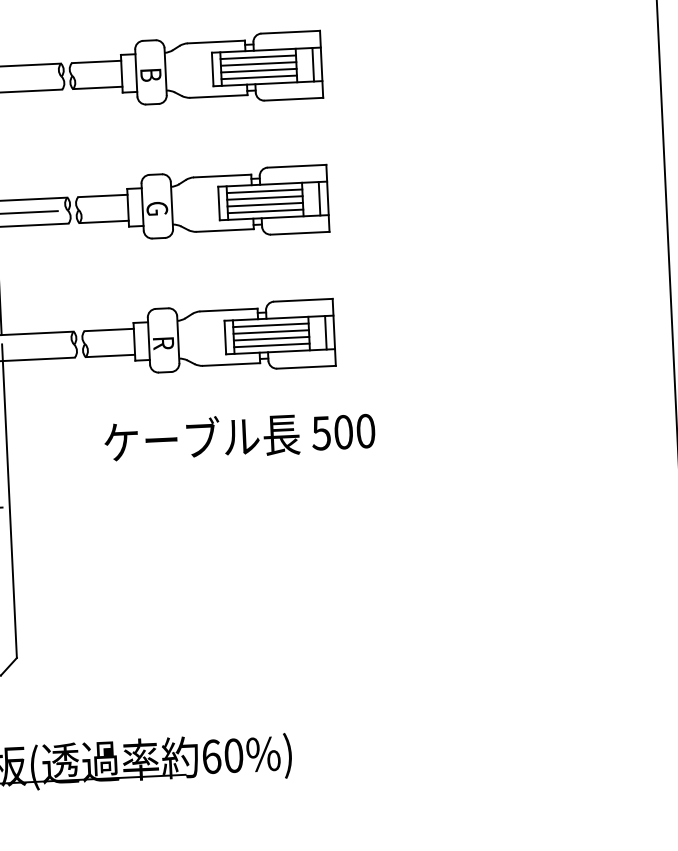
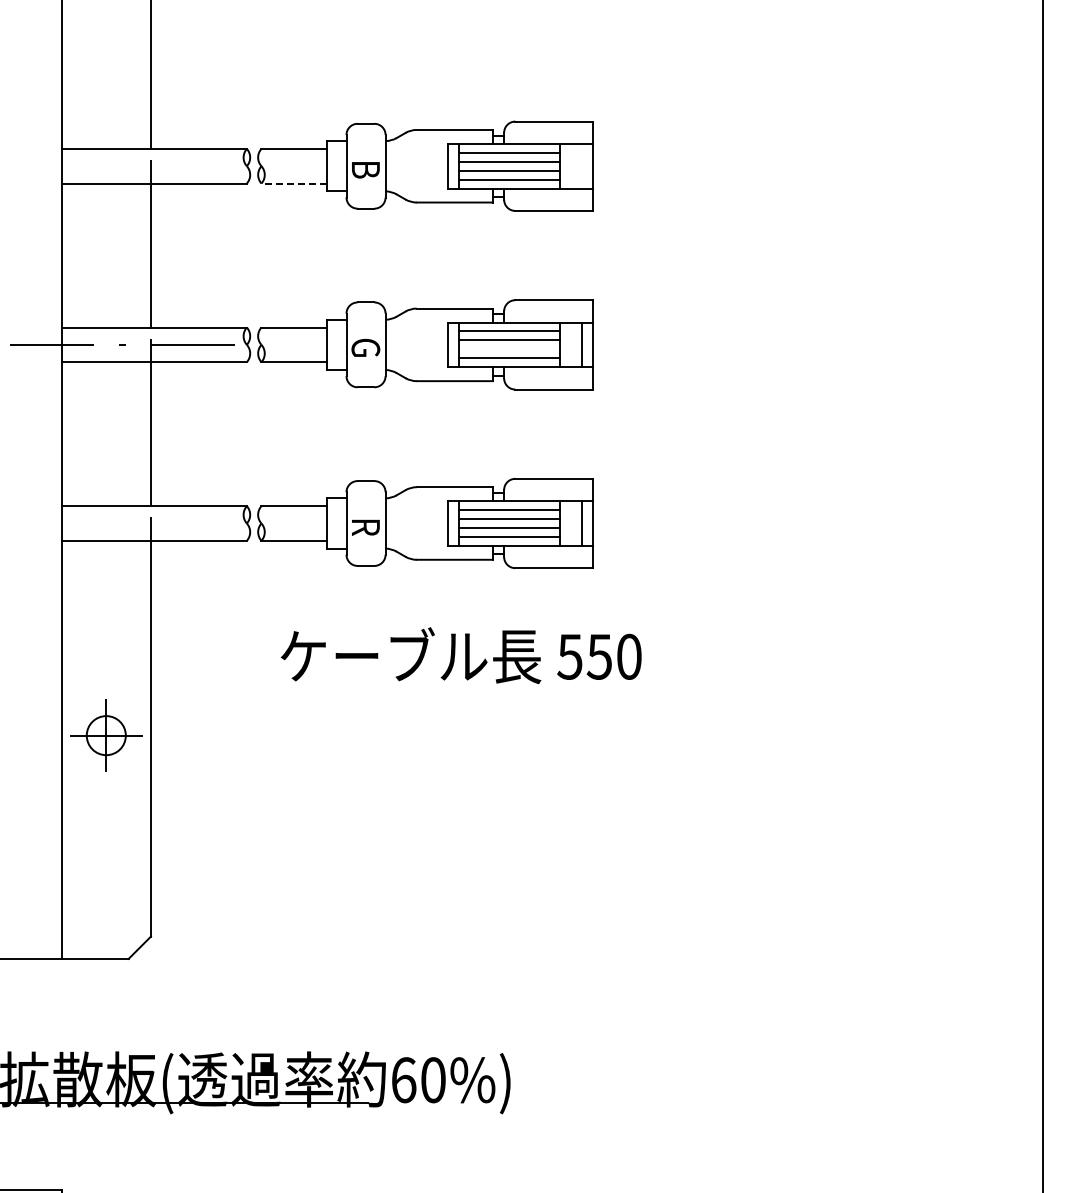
line: (313, 64) -> (582, 165), removed
line: (97, 87) -> (294, 183), solid -> dashed
line: (265, 204) -> (509, 349), removed
text: (342, 432) -> (598, 656), 500 -> 550

